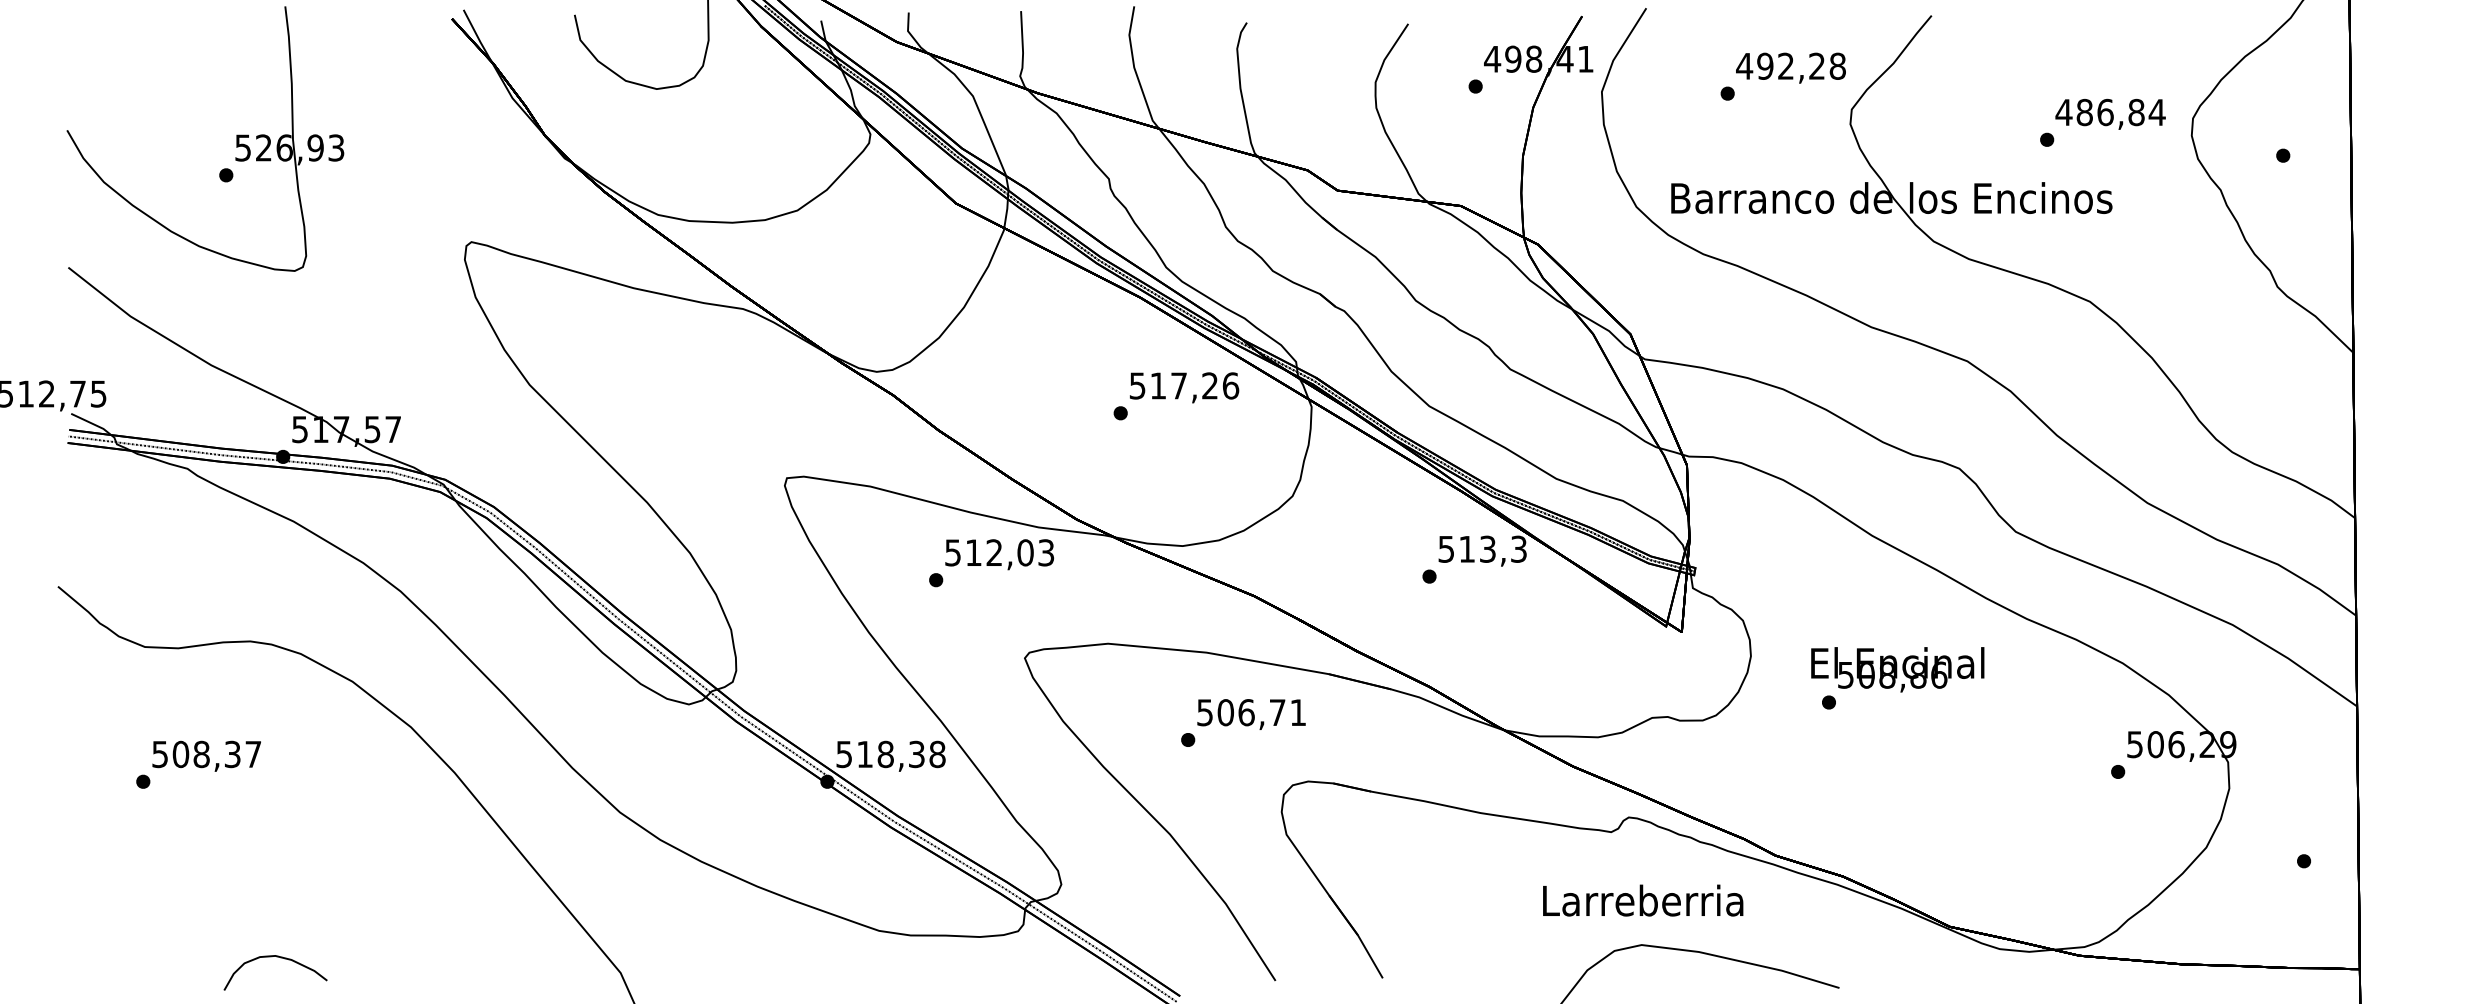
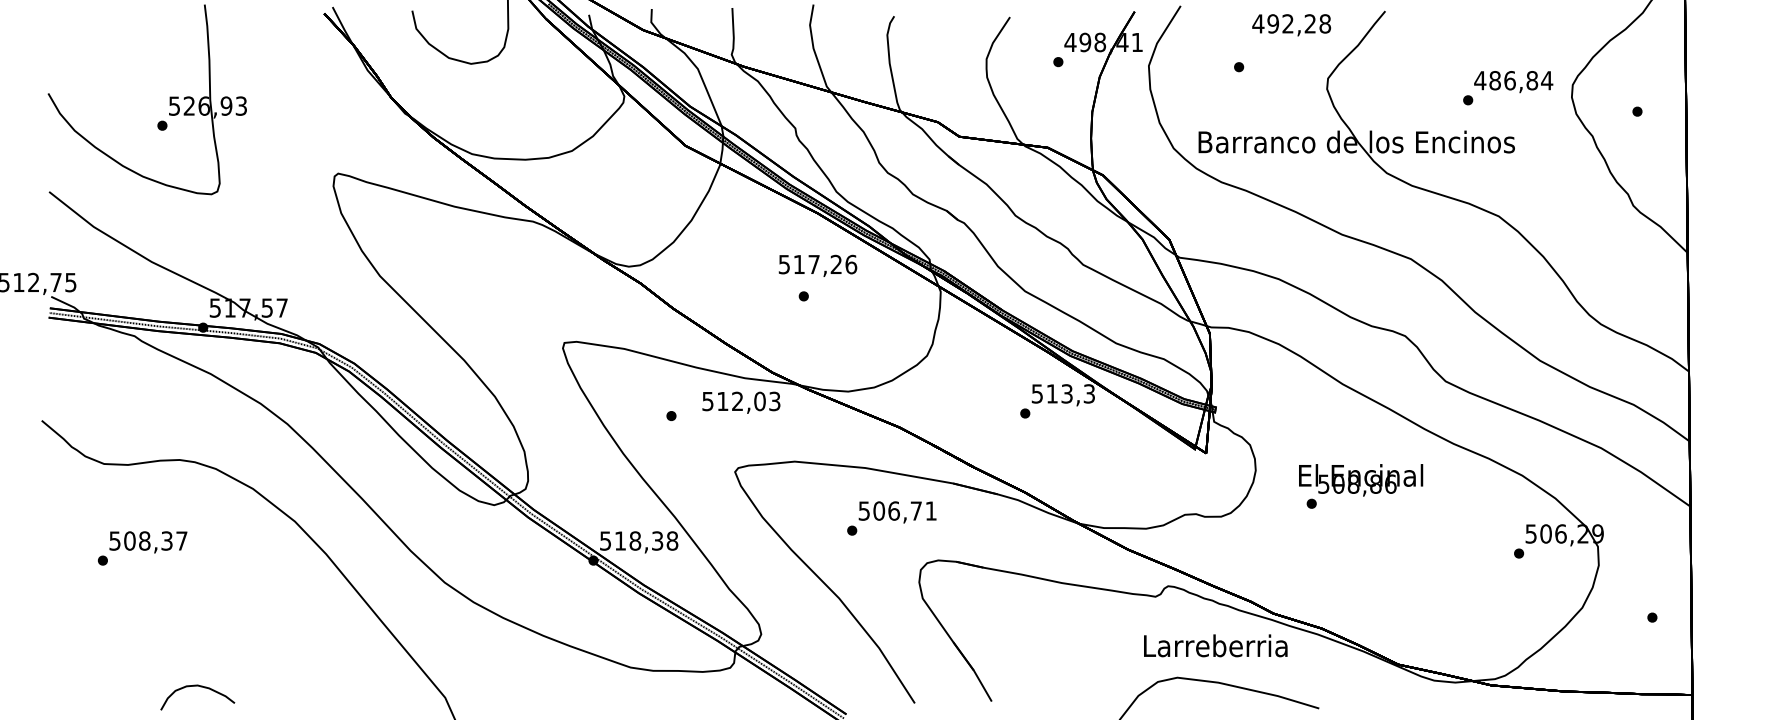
text: (1790, 67) -> (1291, 24), moved
text: (1184, 387) -> (818, 265), moved
text: (999, 554) -> (741, 402), moved
text: (1643, 900) -> (1216, 645), moved

